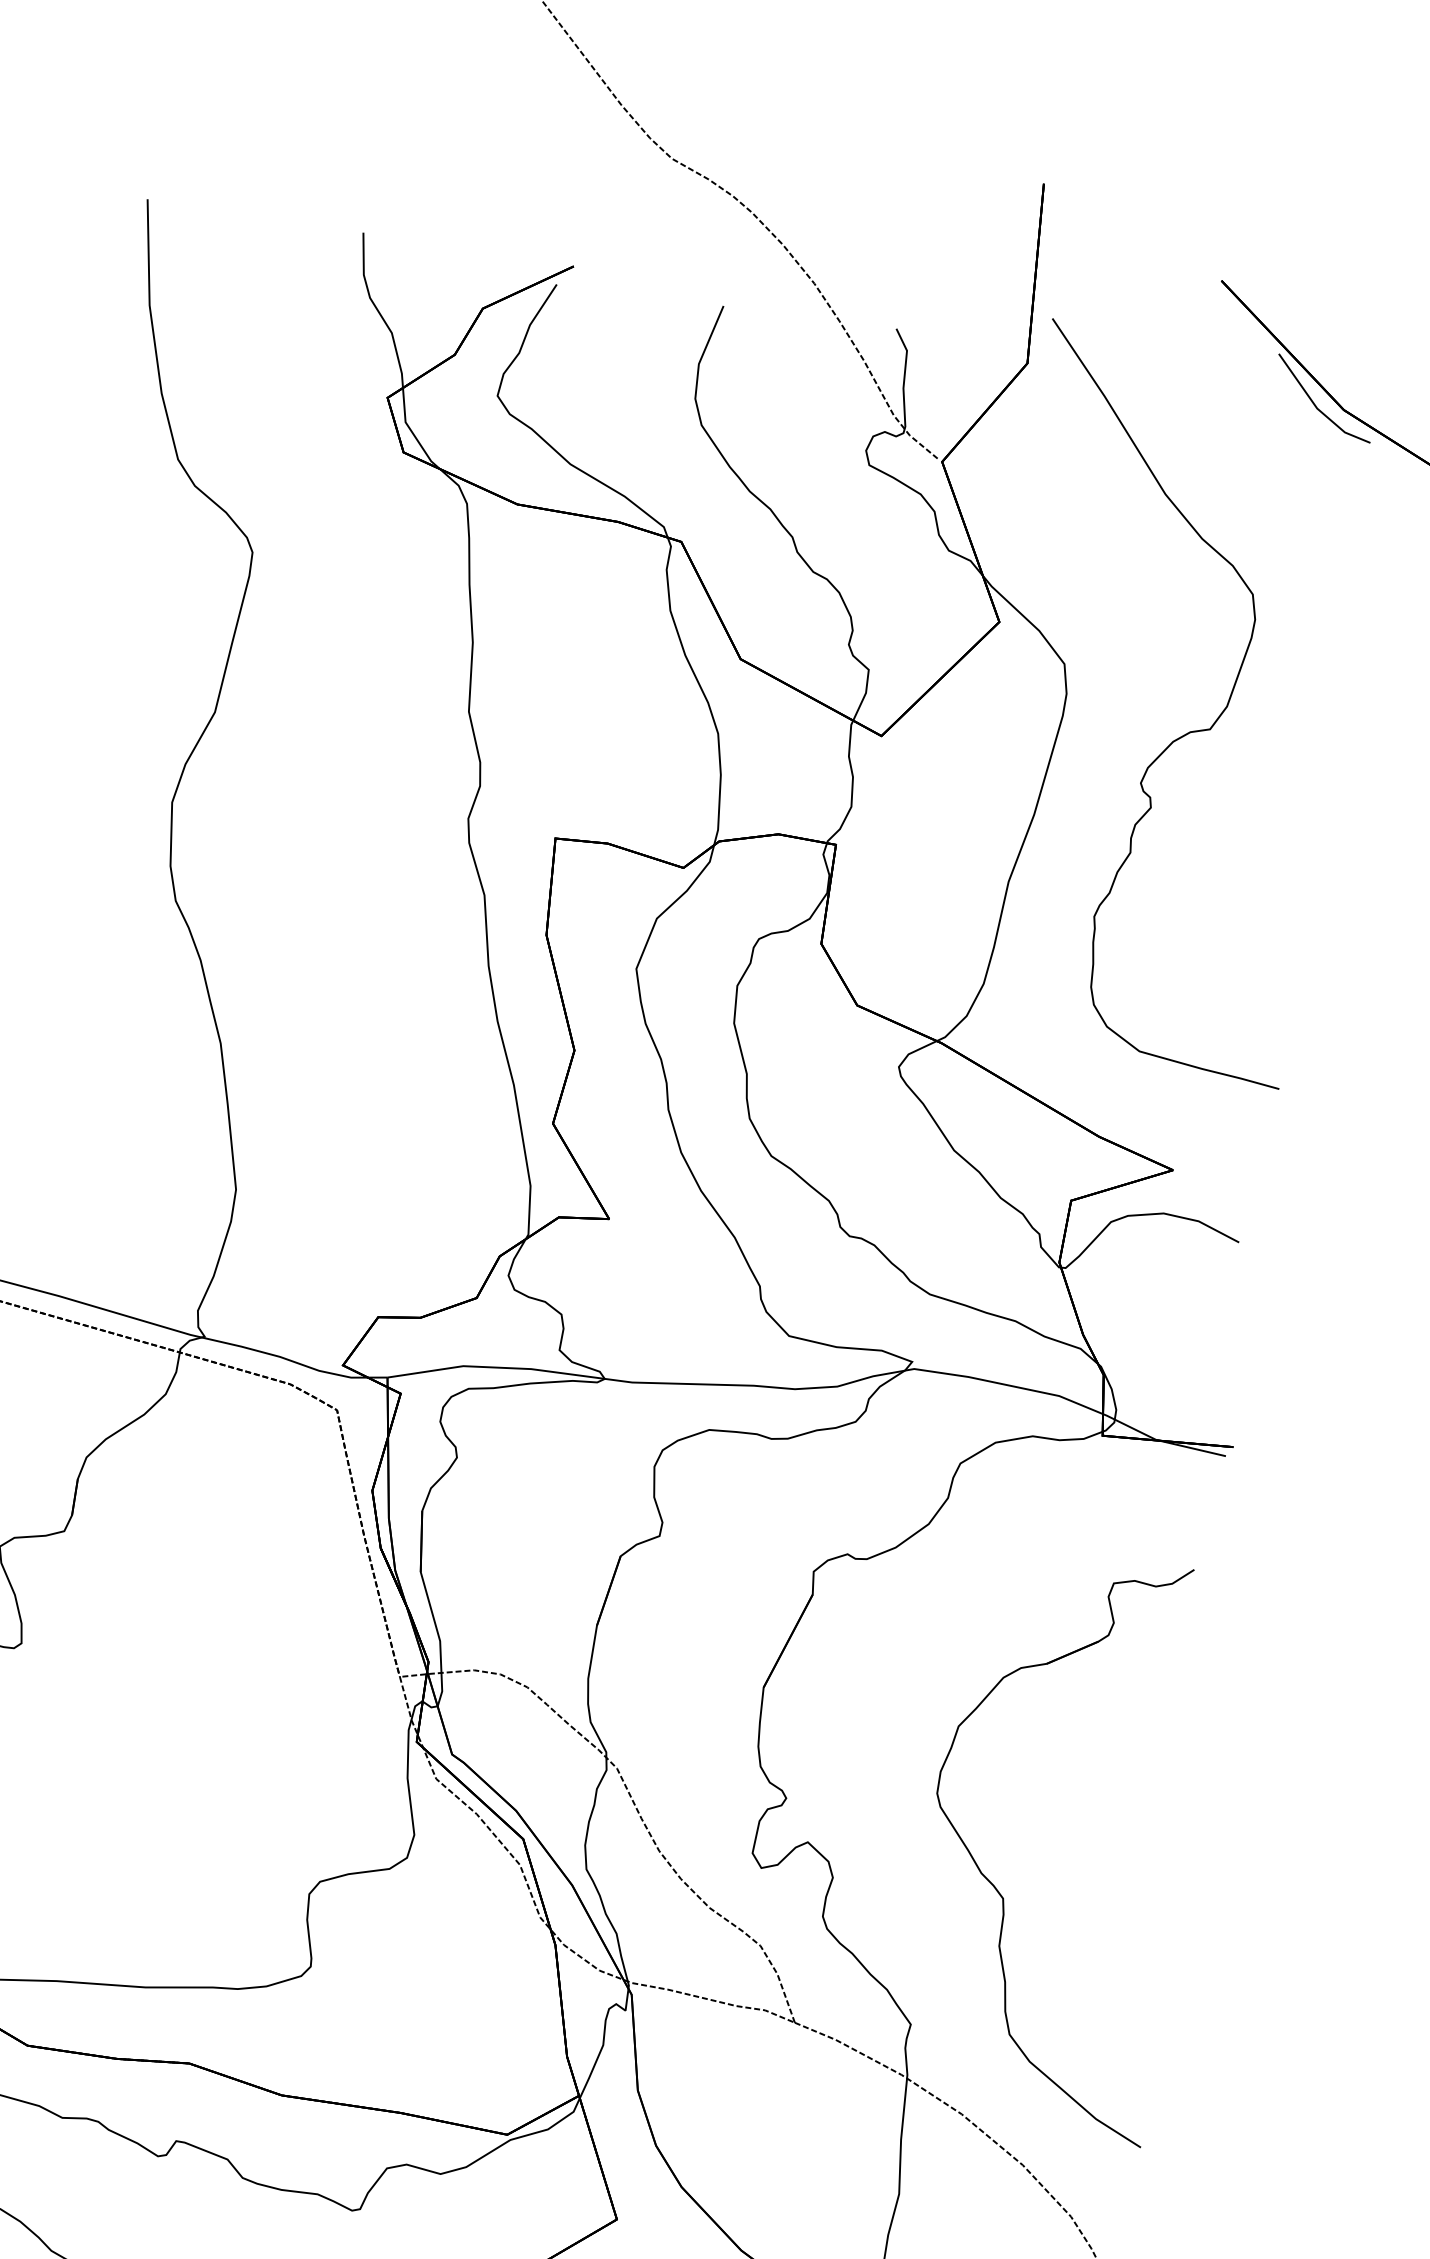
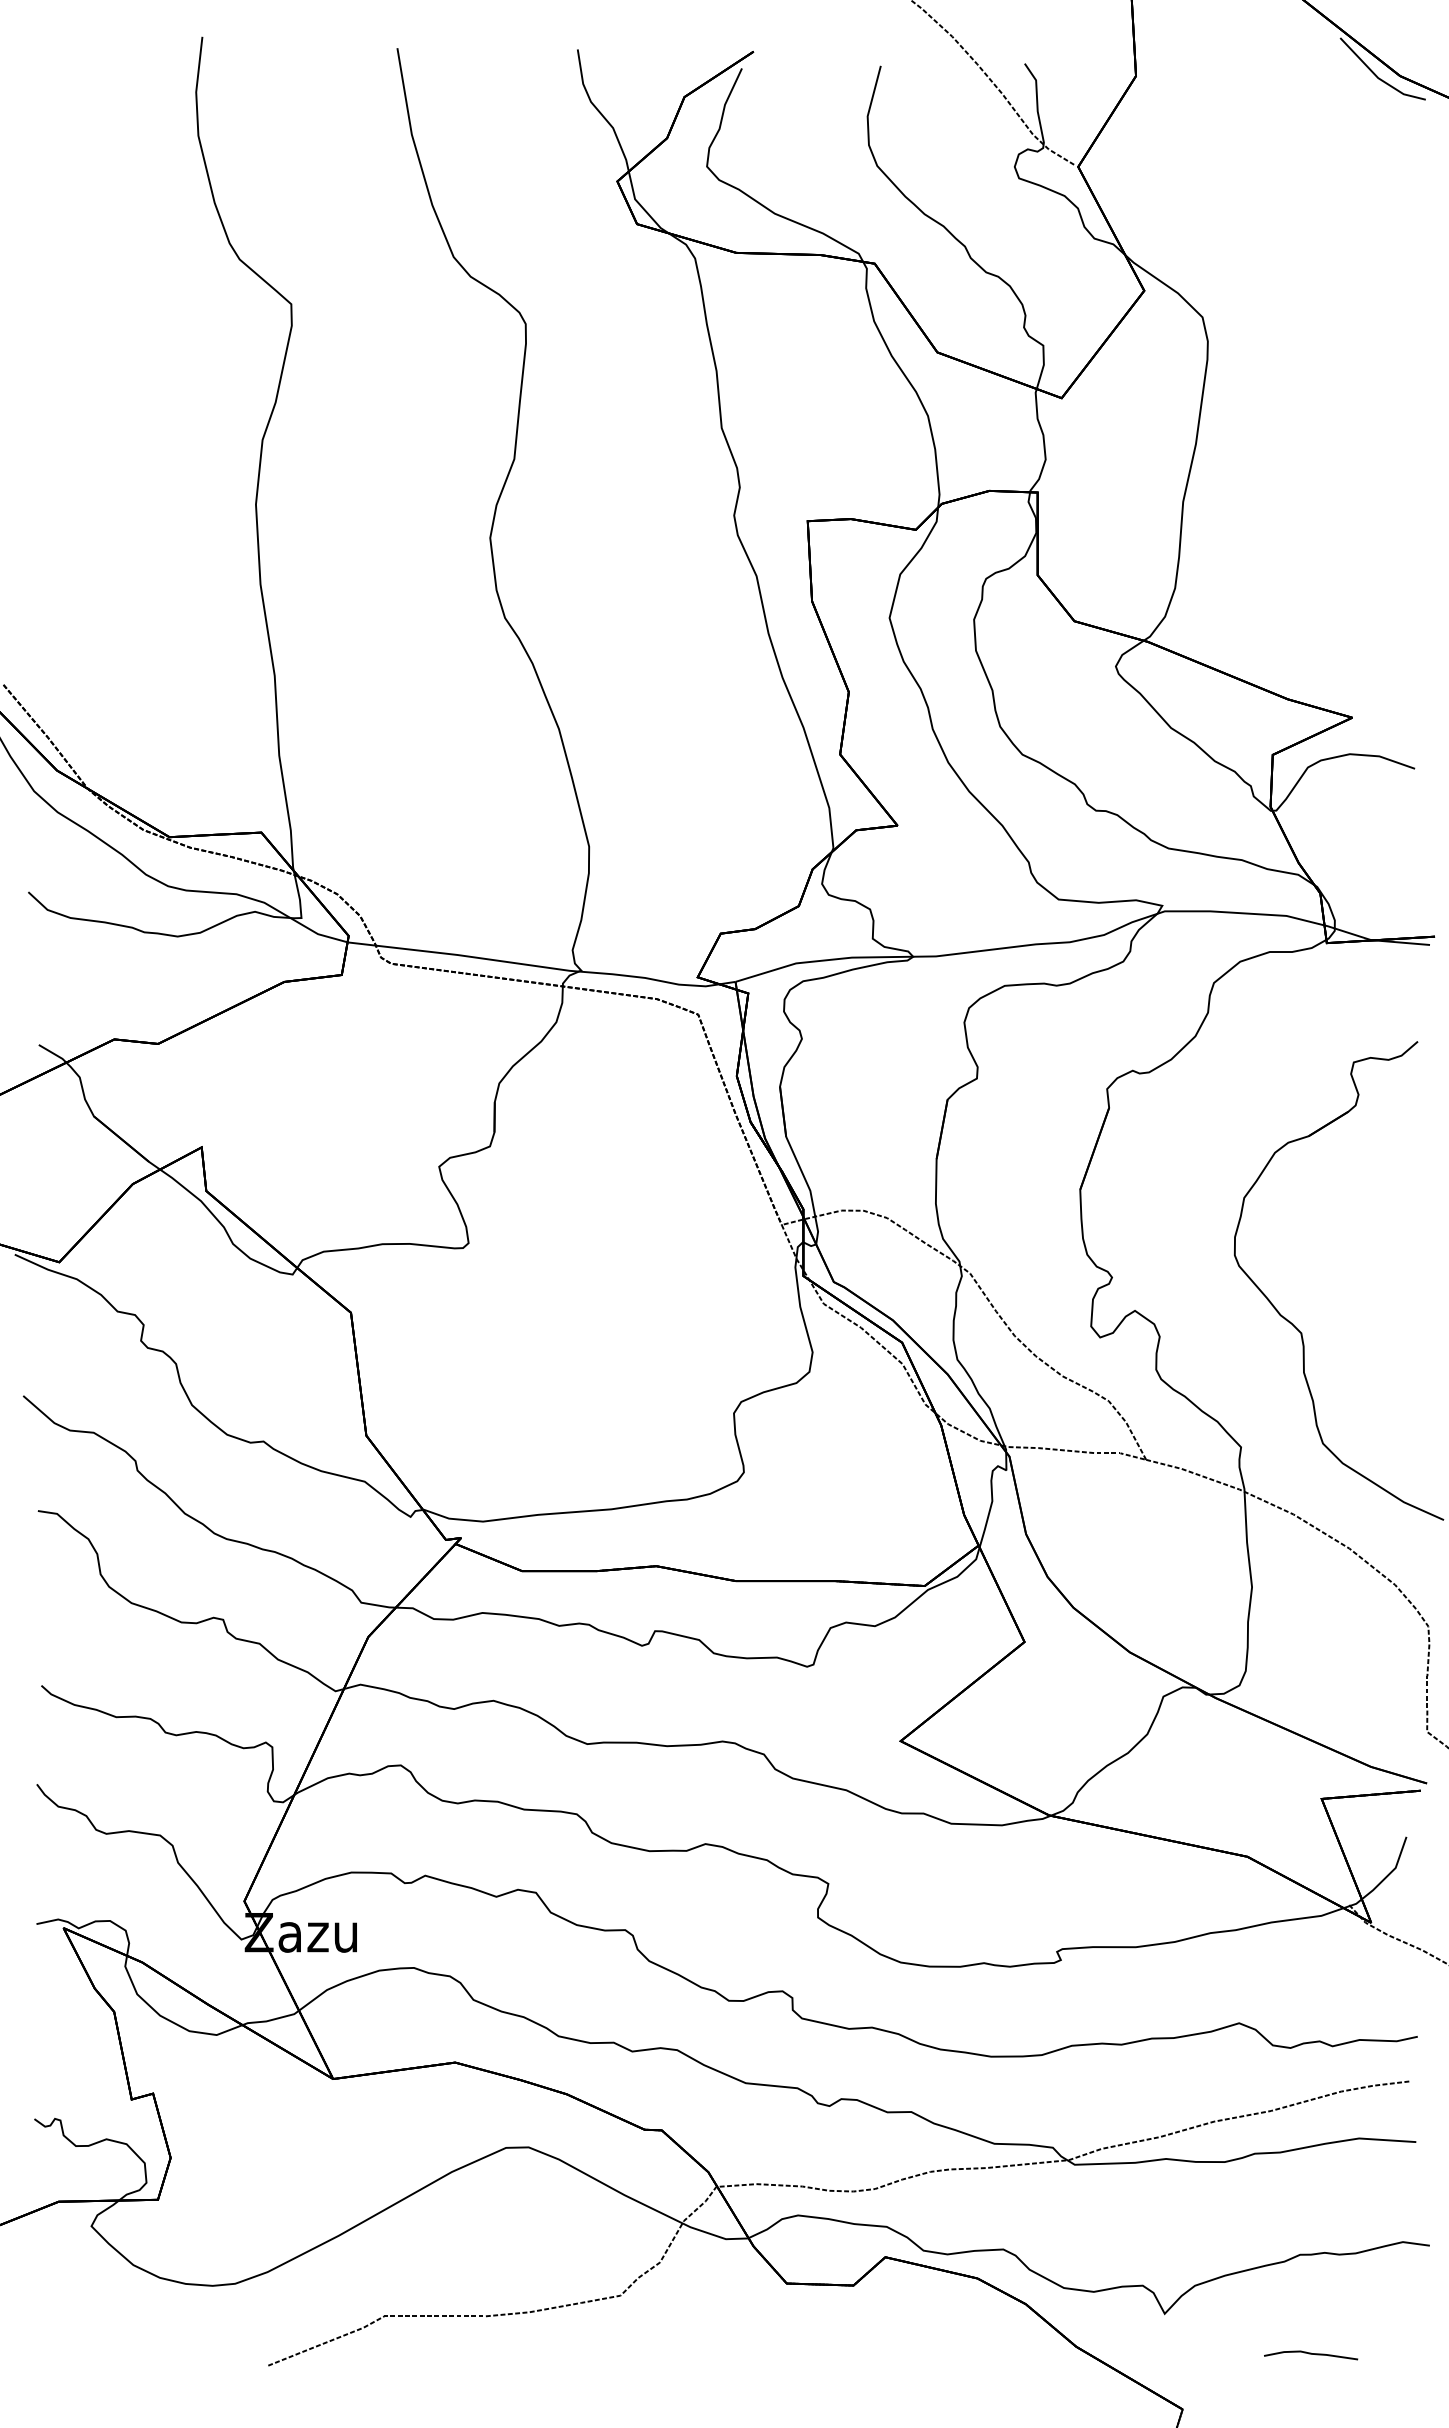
part: (1179, 736) -> (1305, 362), removed

